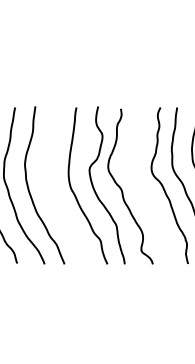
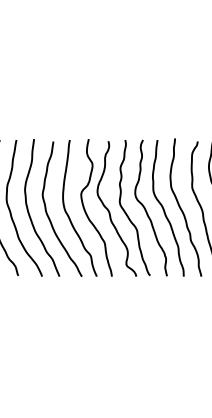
curve: (141, 190) -> (126, 212), added
curve: (51, 192) -> (48, 214), added

